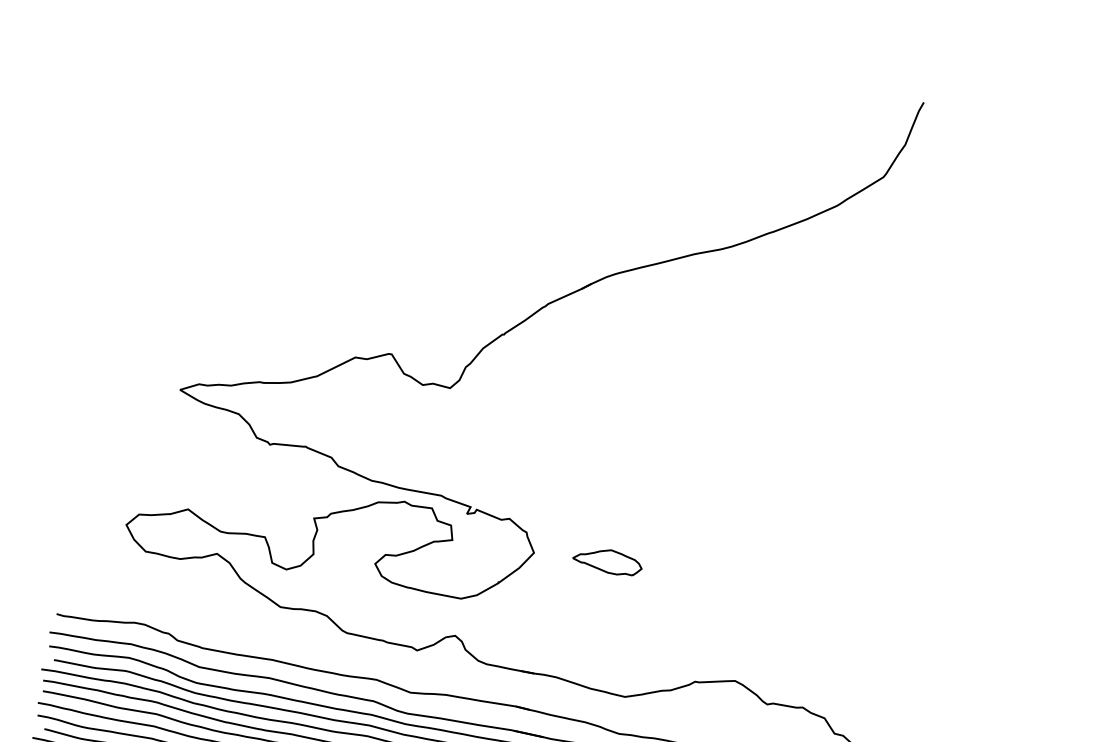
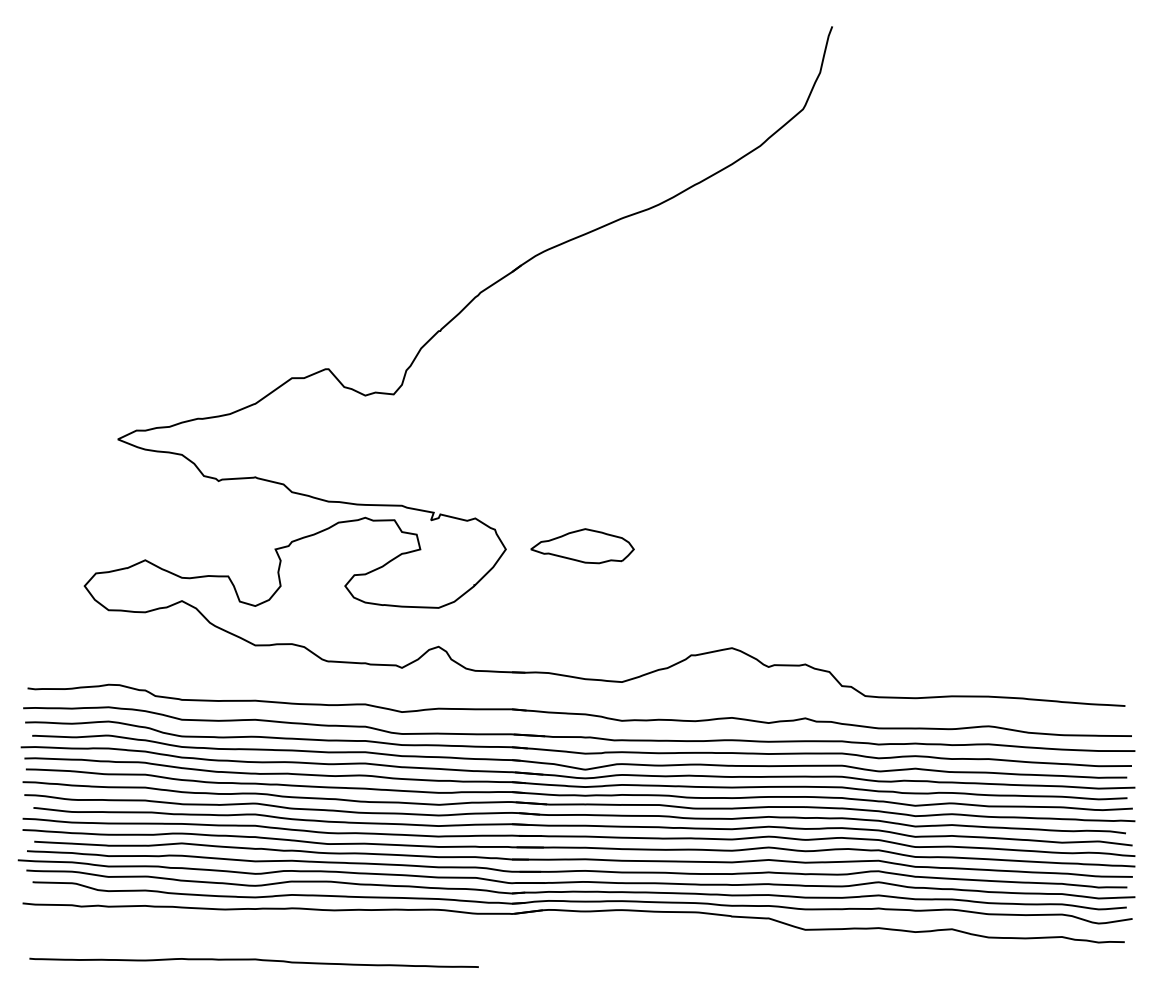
part: (607, 561) -> (582, 546), size x1.43

